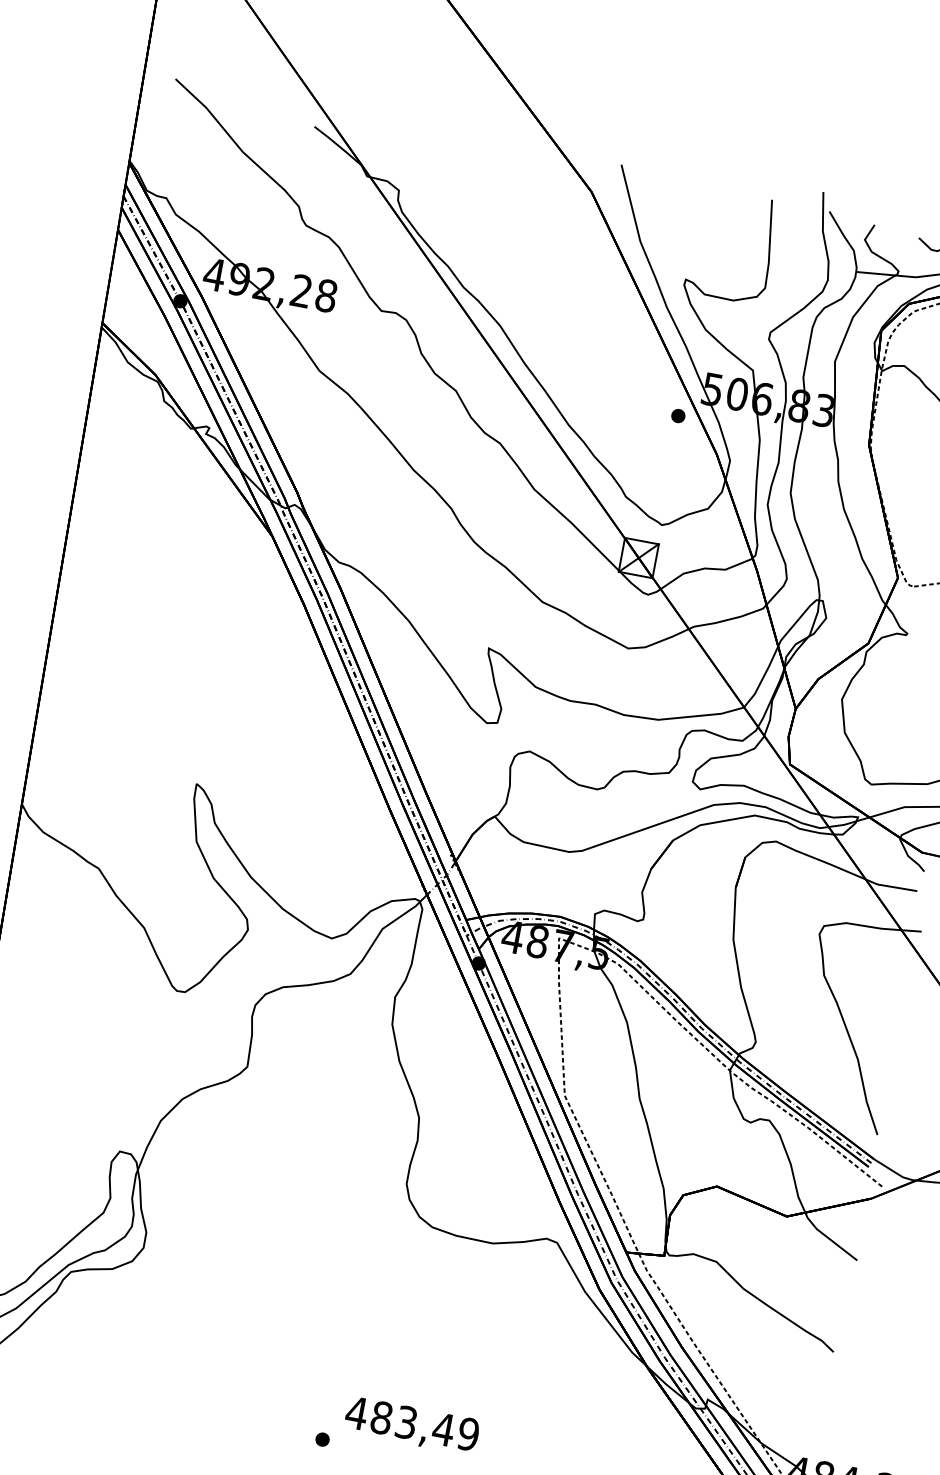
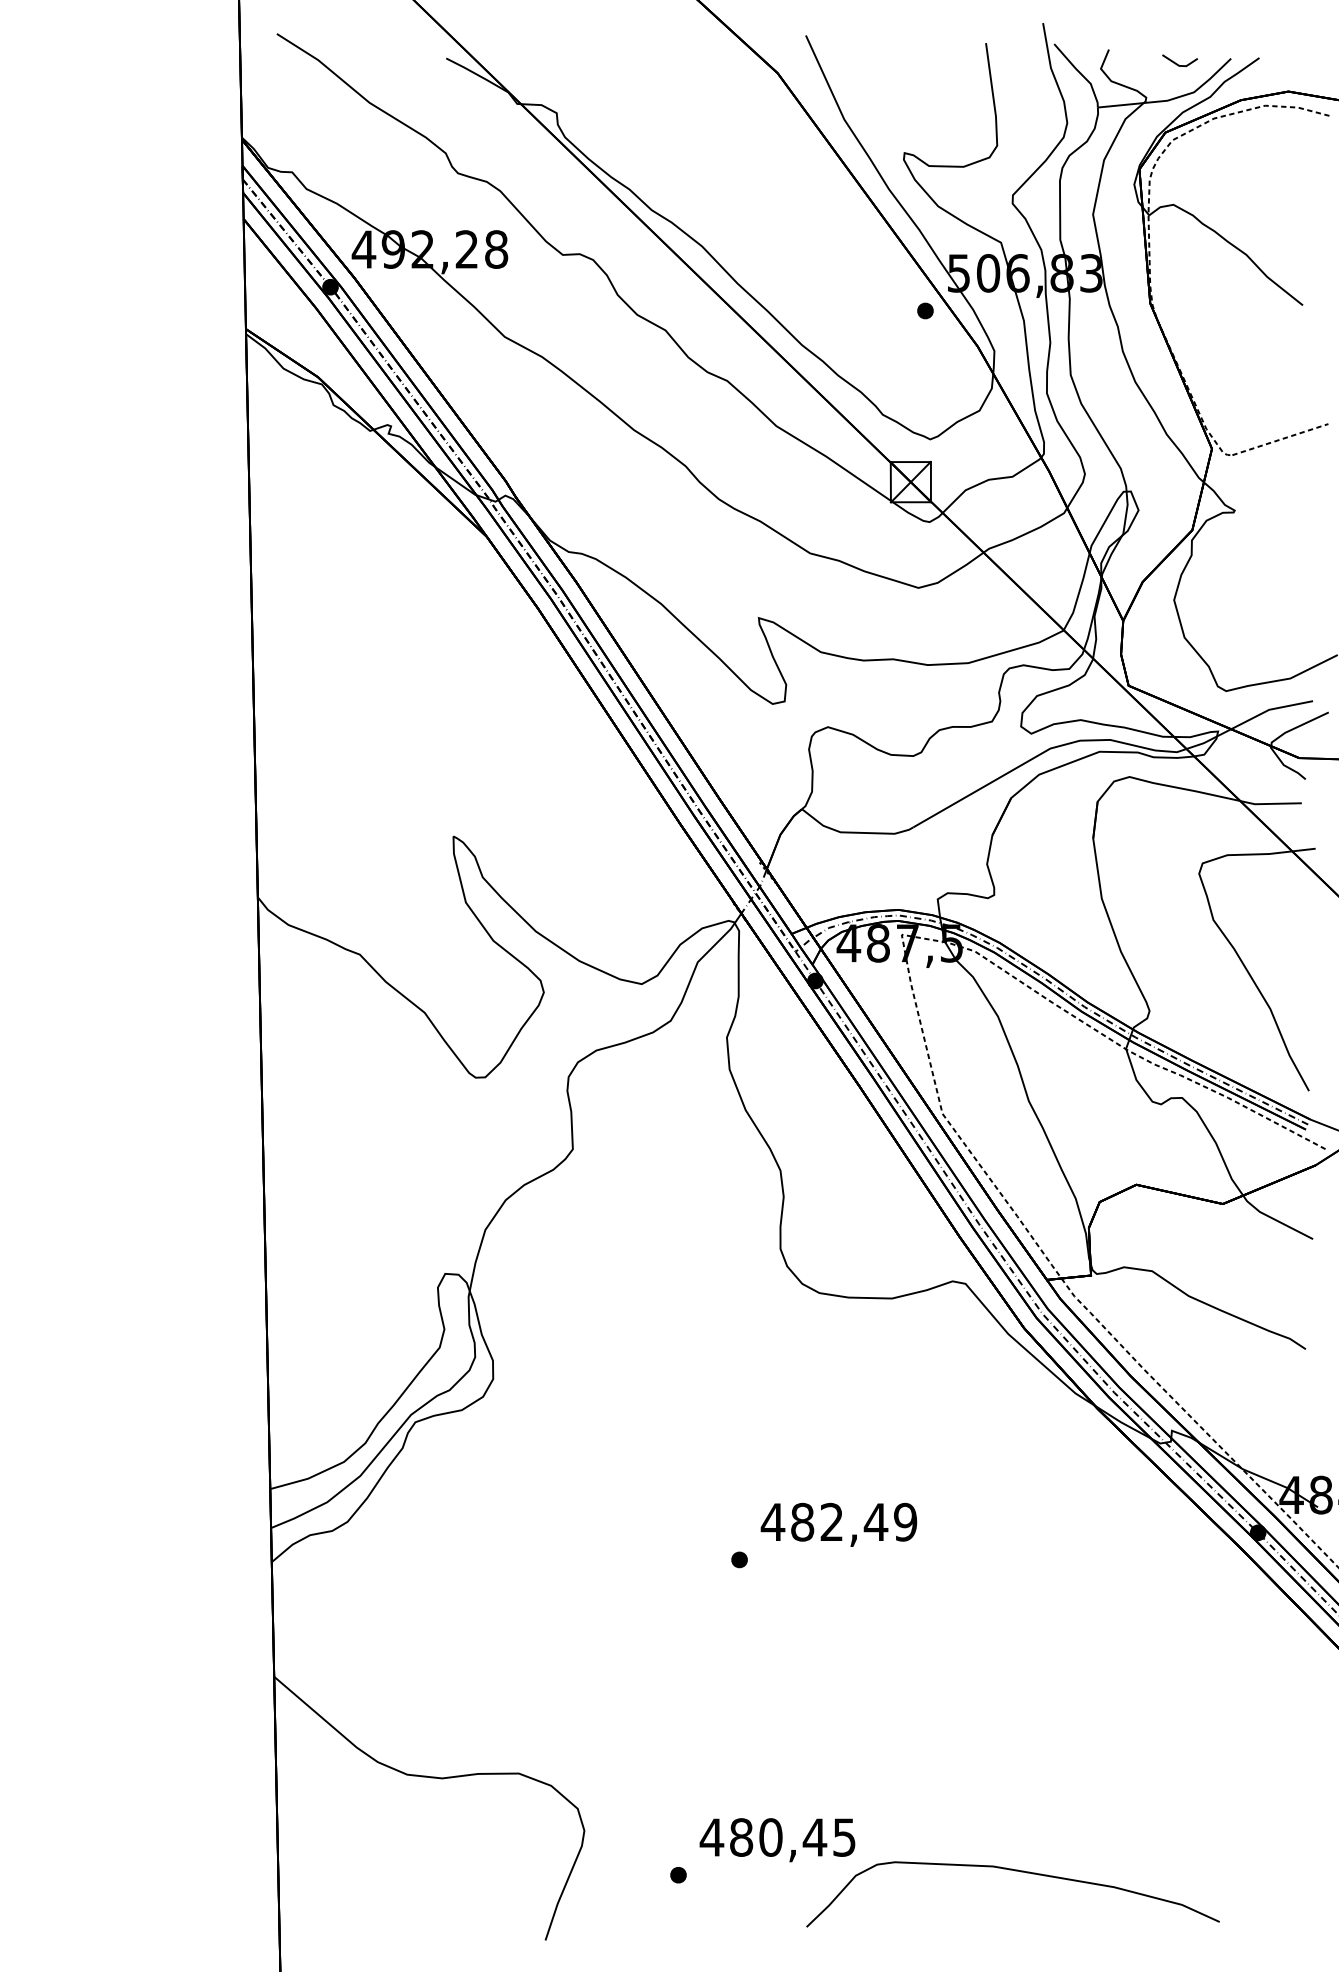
text: (406, 1422) -> (831, 1522), 483,49 -> 482,49

